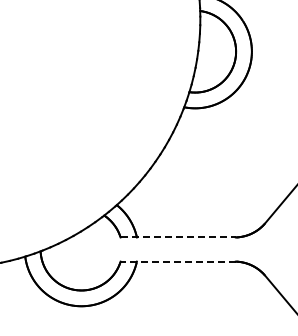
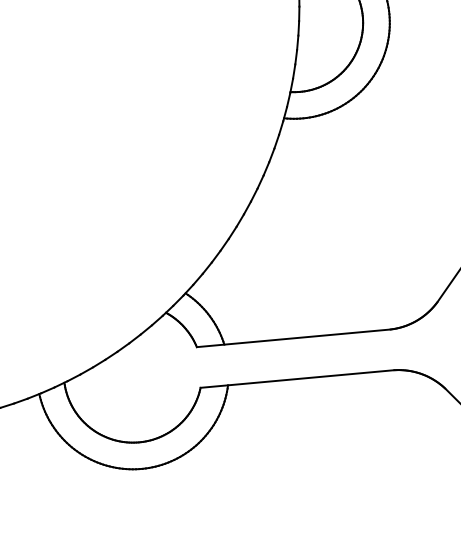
line: (178, 237) -> (294, 338), dashed -> solid
line: (178, 261) -> (298, 378), dashed -> solid

